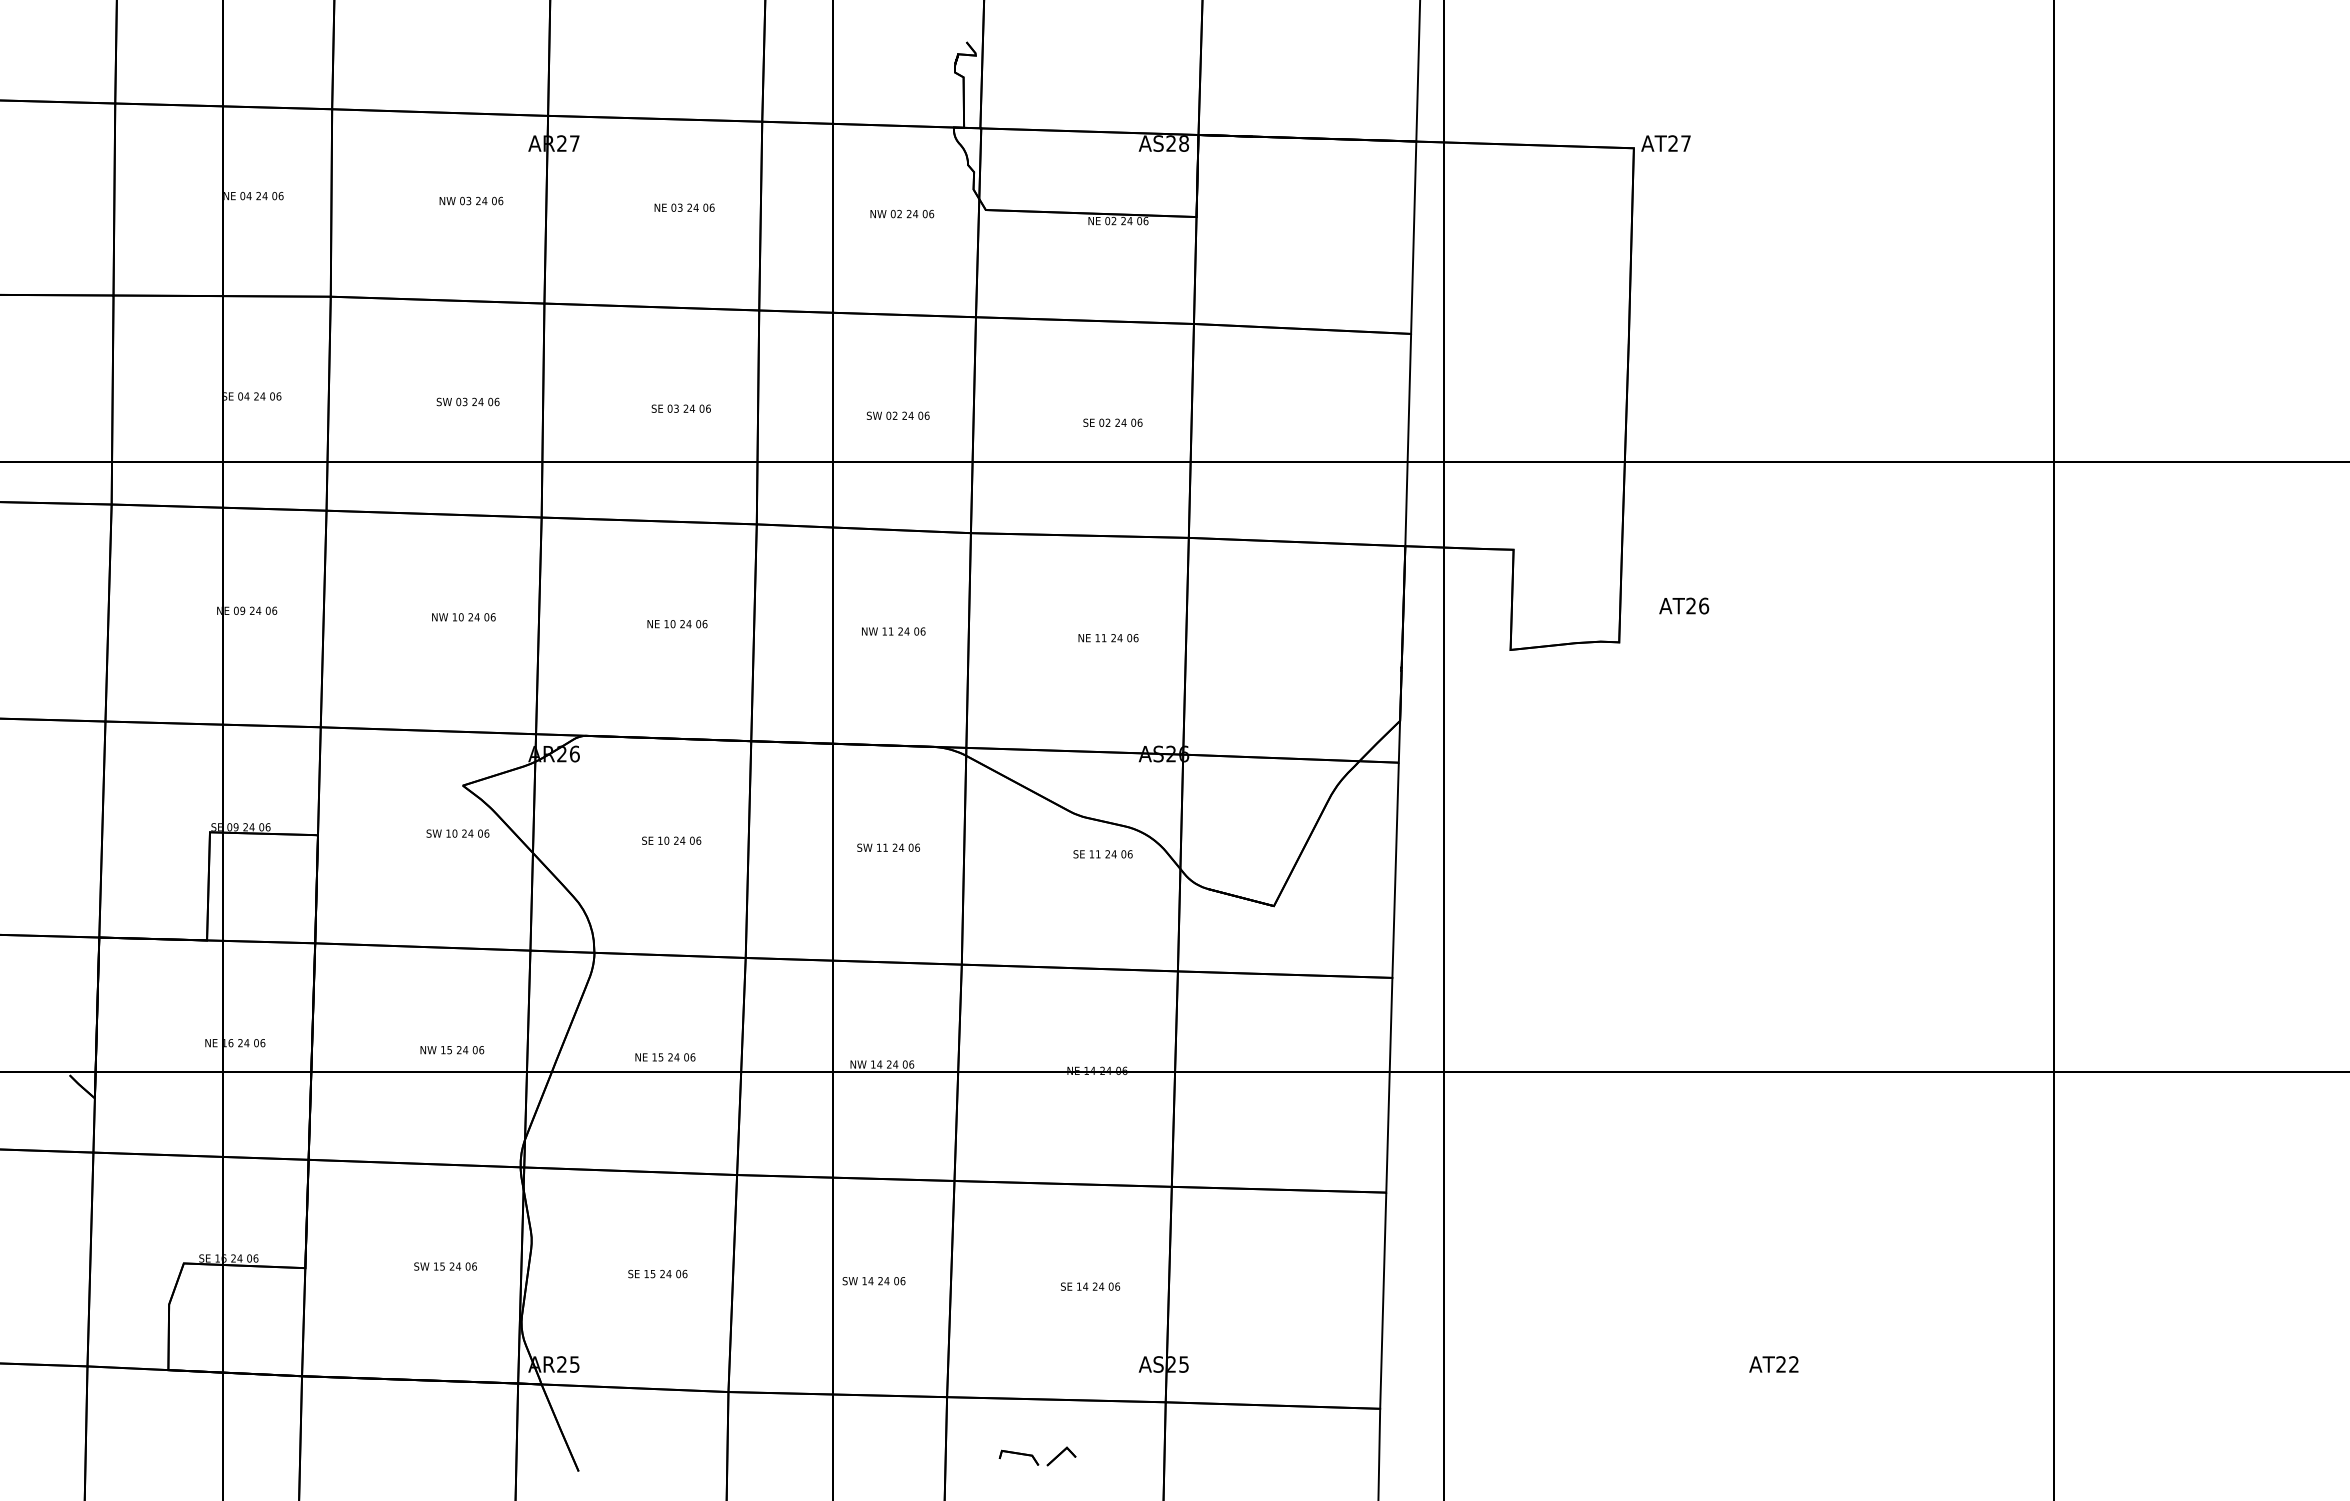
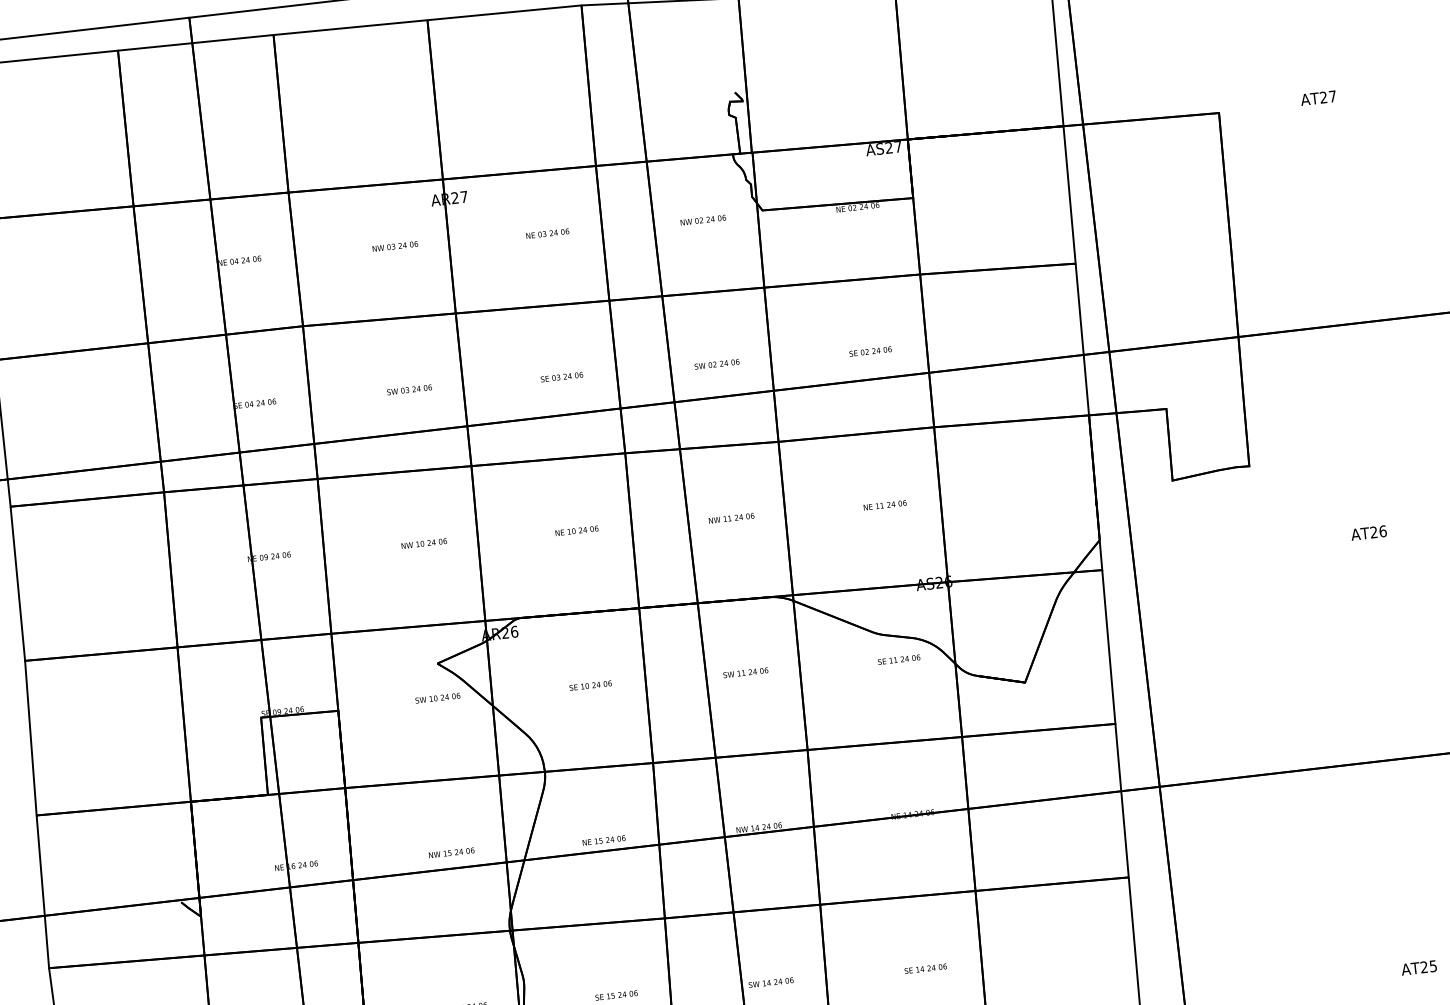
text: (1184, 143) -> (898, 146), AS28 -> AS27
text: (1665, 143) -> (1318, 98), moved
text: (1684, 605) -> (1369, 532), moved
text: (1793, 1364) -> (1432, 966), AT22 -> AT25

